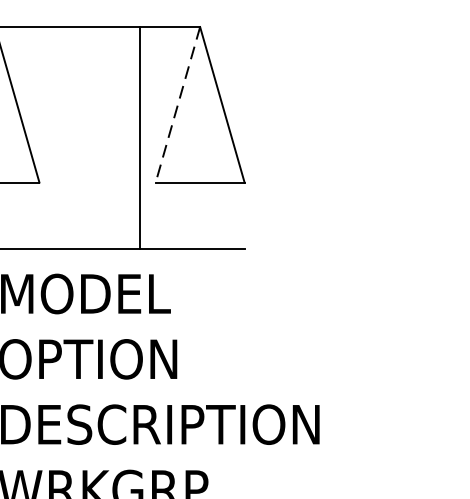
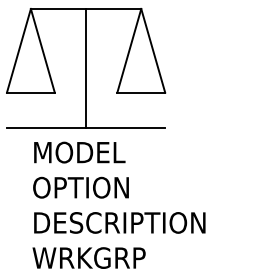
line: (178, 104) -> (129, 50), dashed -> solid
line: (141, 137) -> (86, 68), moved

